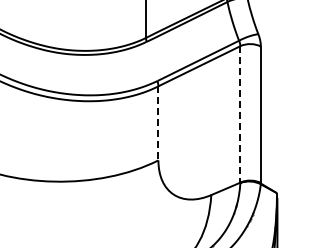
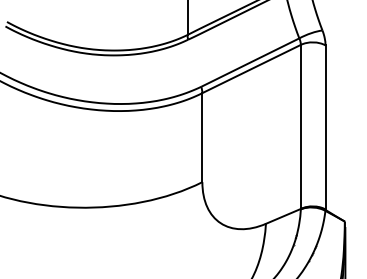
line: (240, 114) -> (301, 126), dashed -> solid
line: (158, 123) -> (202, 137), dashed -> solid

